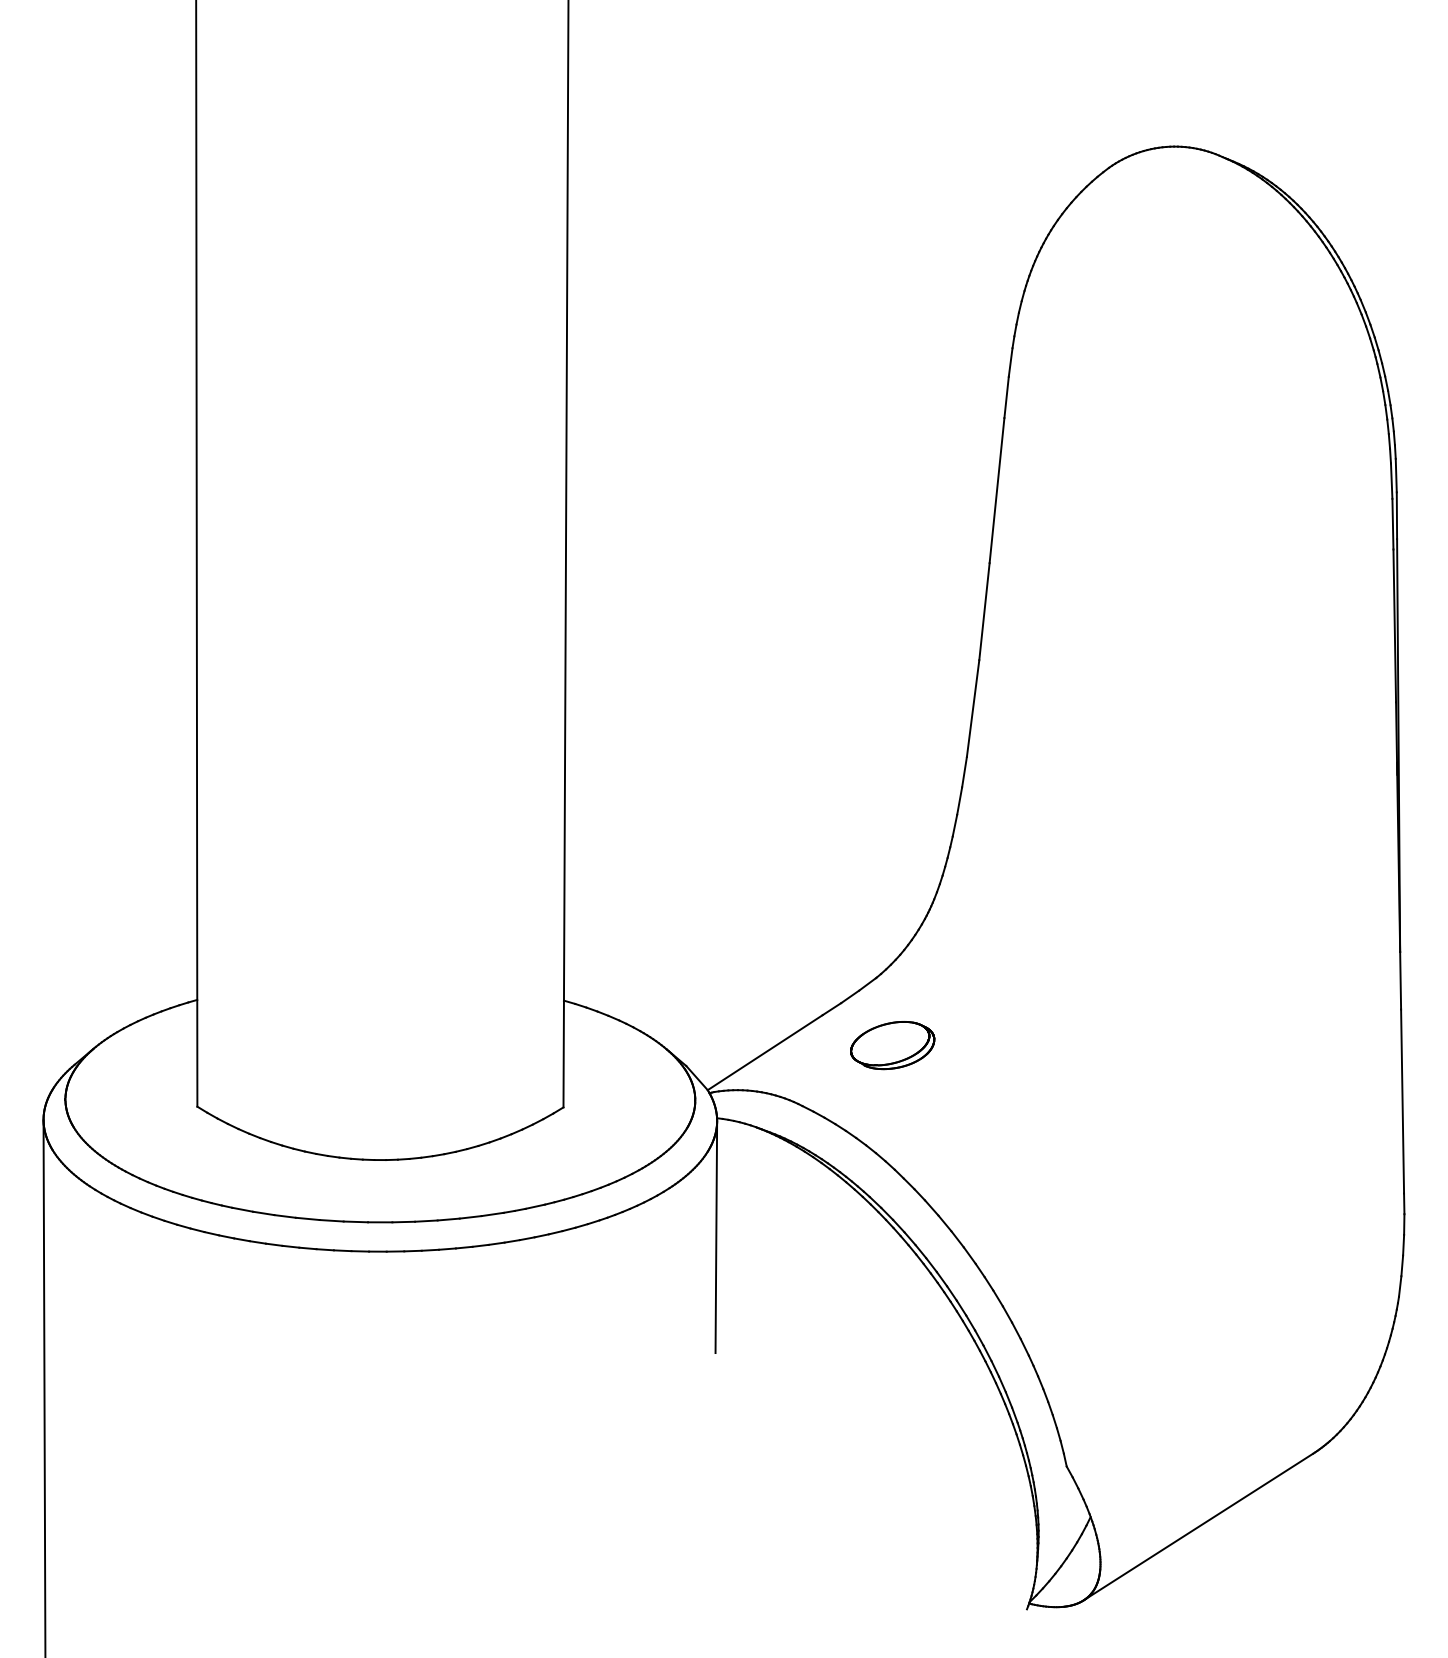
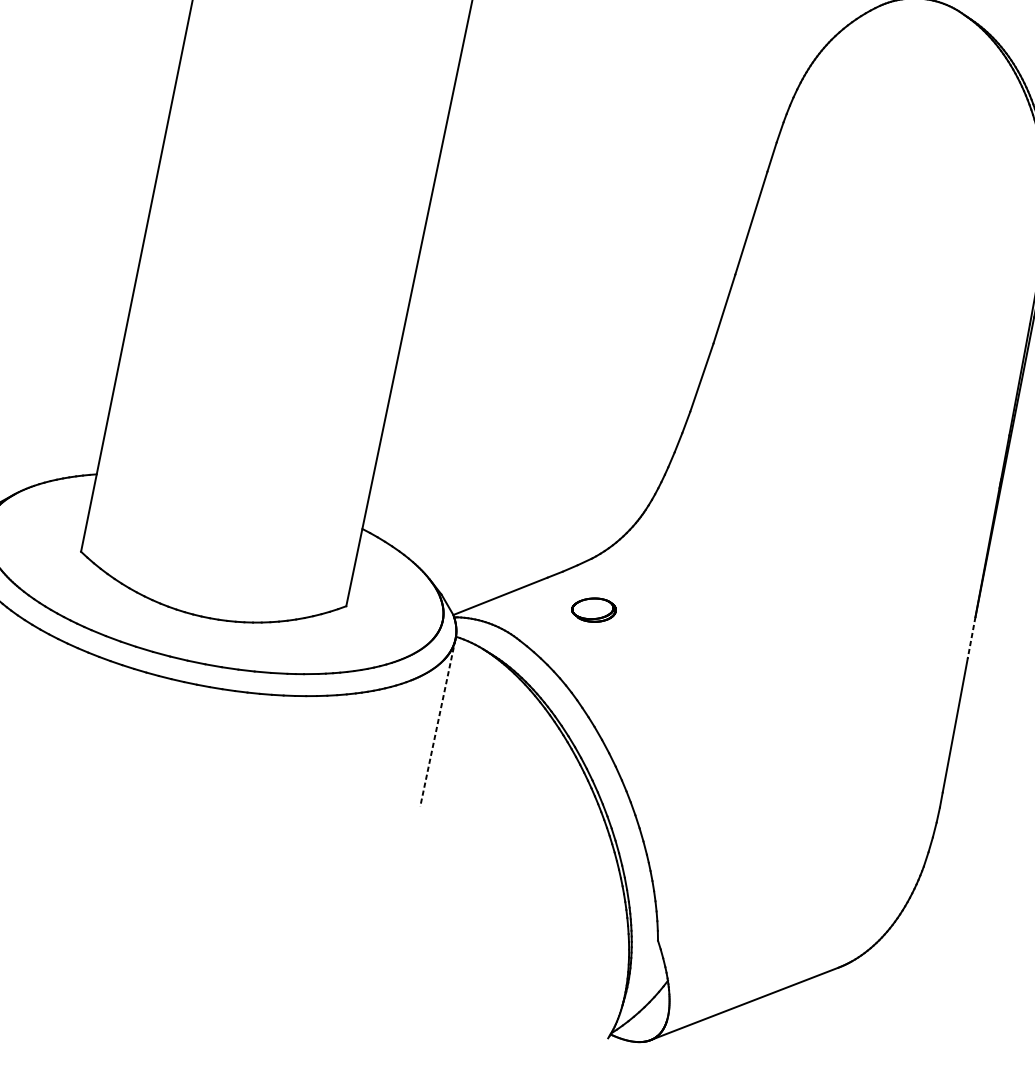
line: (1400, 980) -> (971, 637), solid -> dashed
part: (892, 1045) -> (593, 609), size x0.7
line: (716, 1237) -> (437, 723), solid -> dashed

